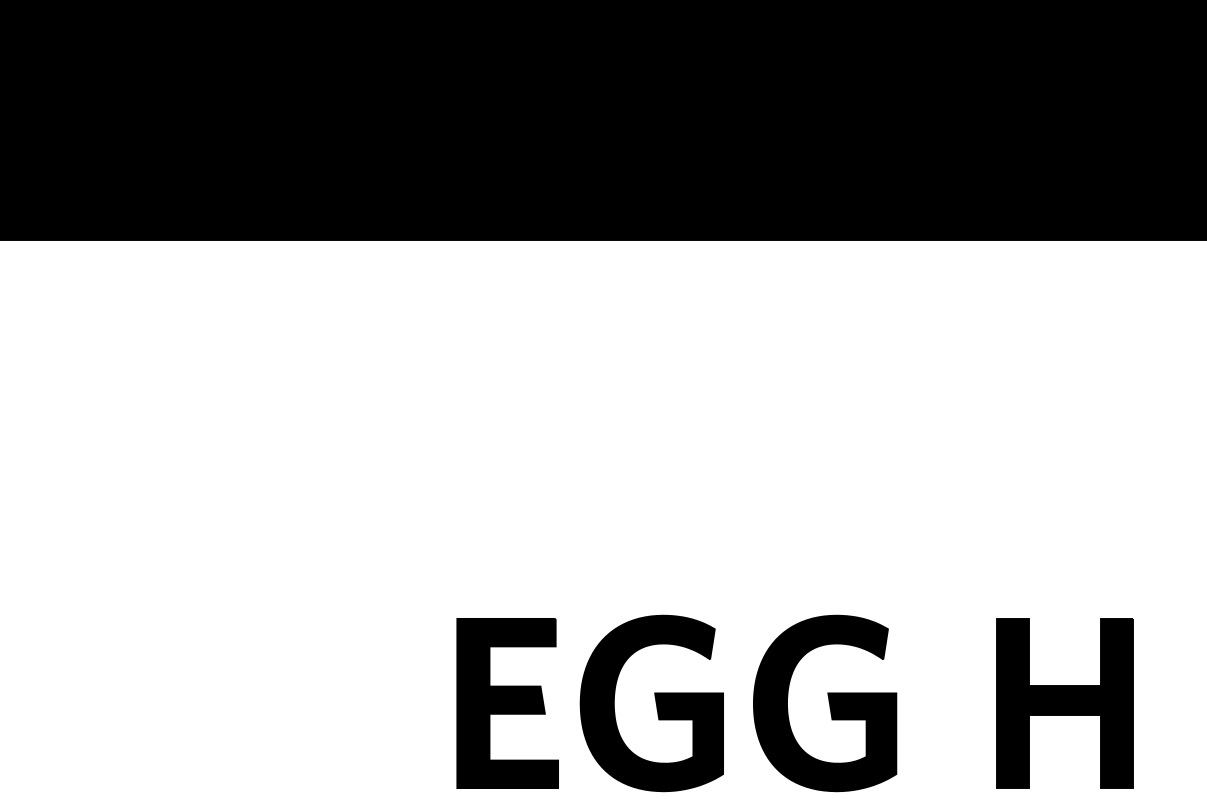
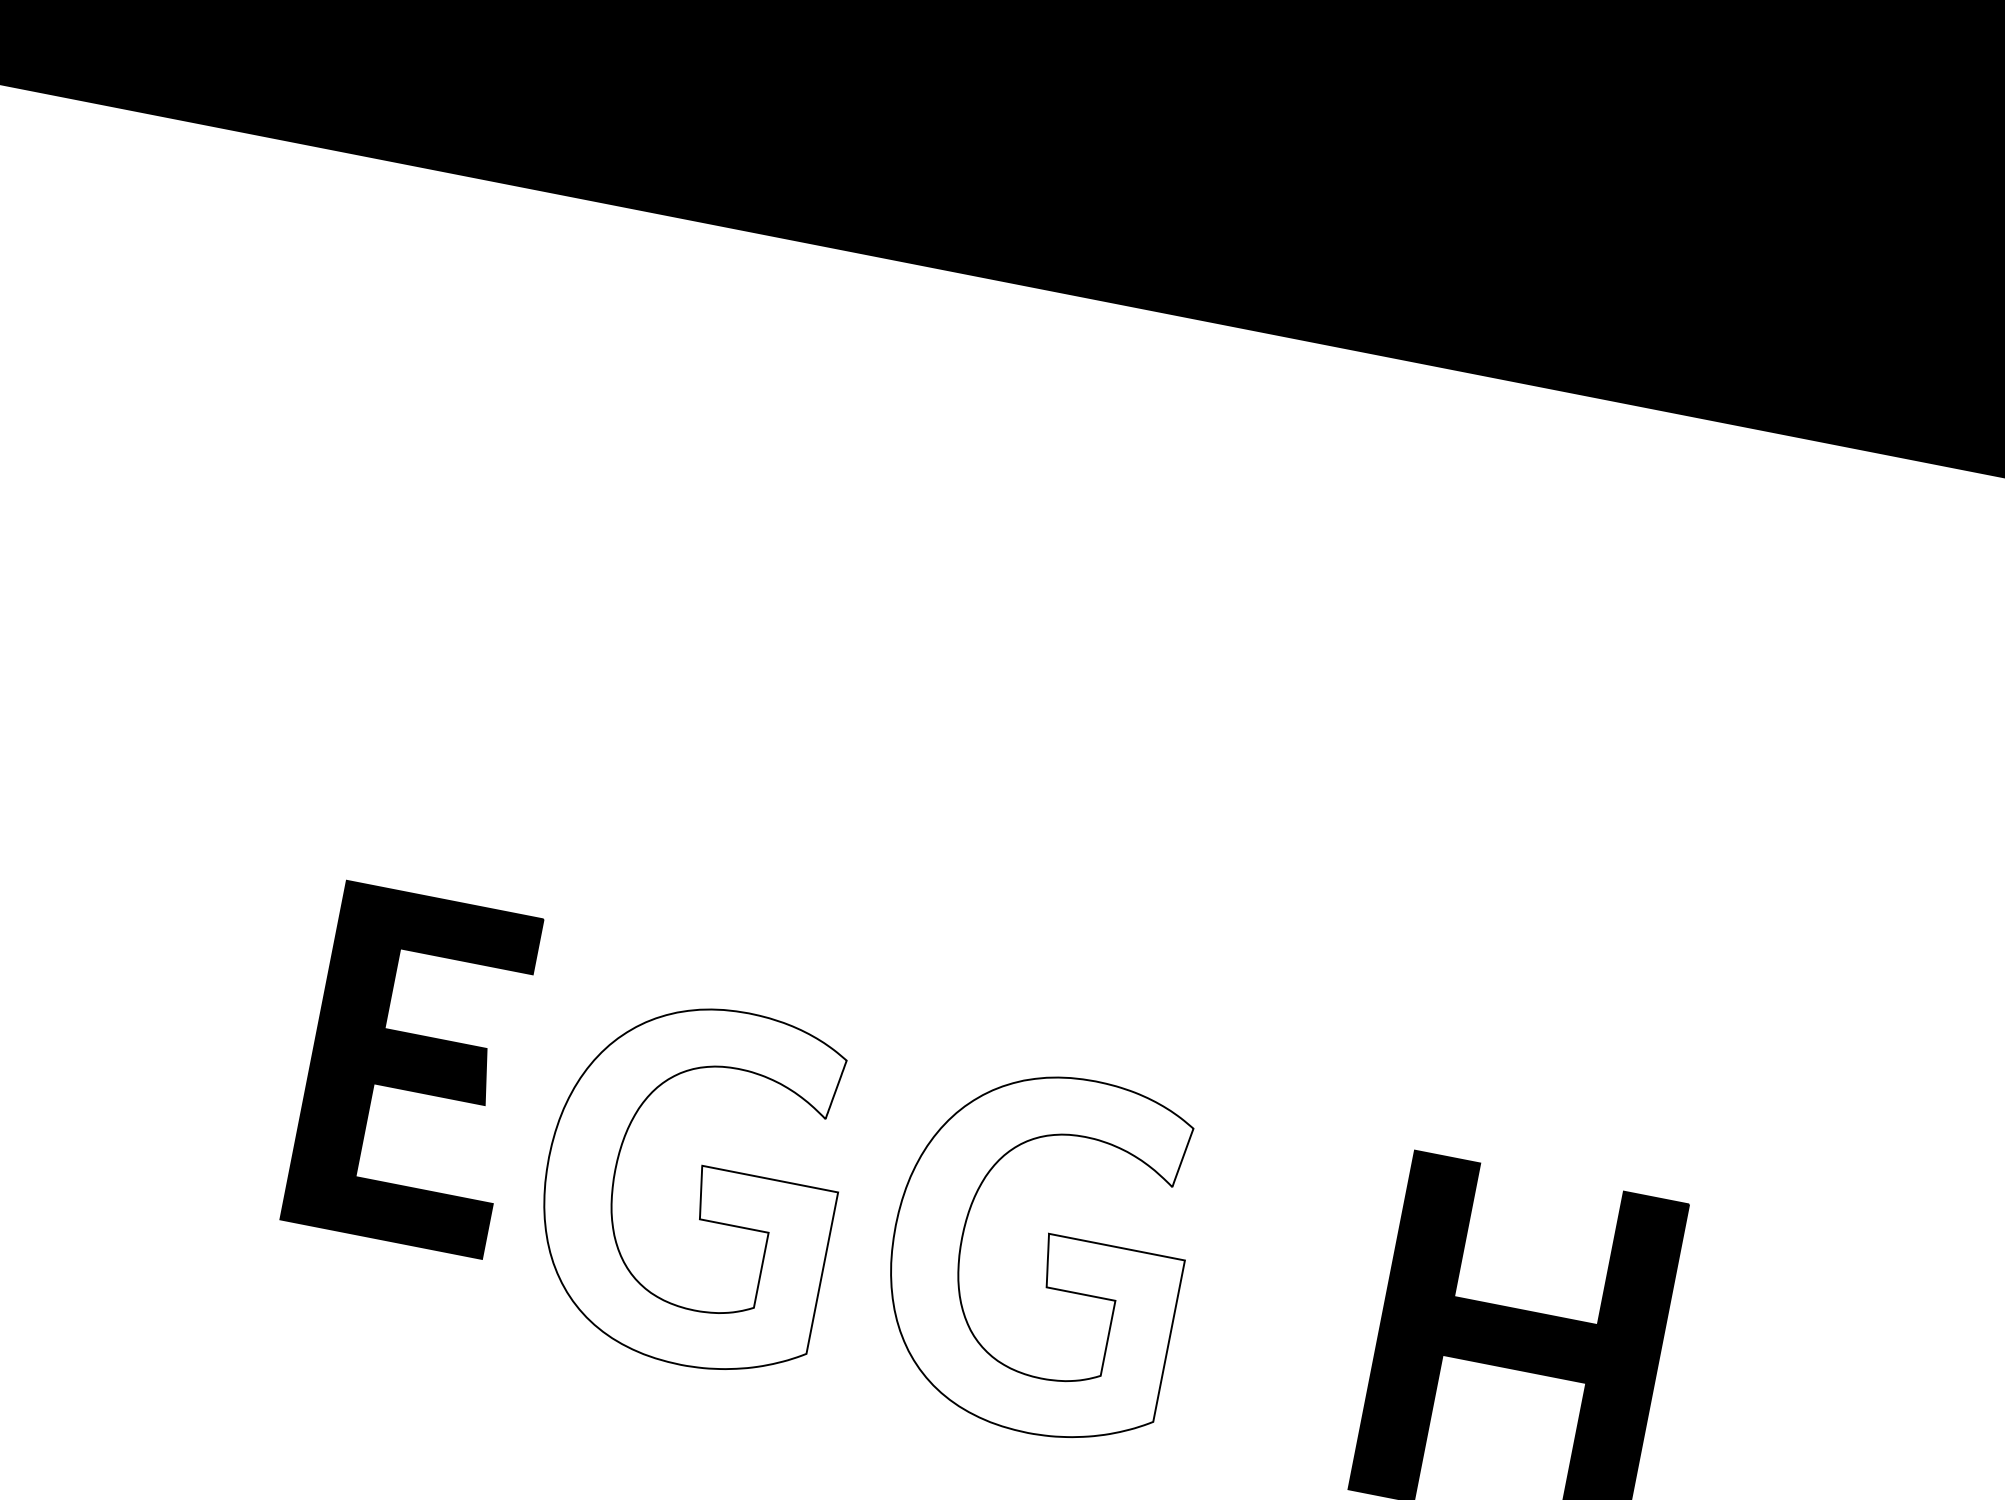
part: (507, 703) -> (413, 1069), moved
fill: (651, 703) -> (690, 1184), removed
fill: (824, 703) -> (1037, 1252), removed

